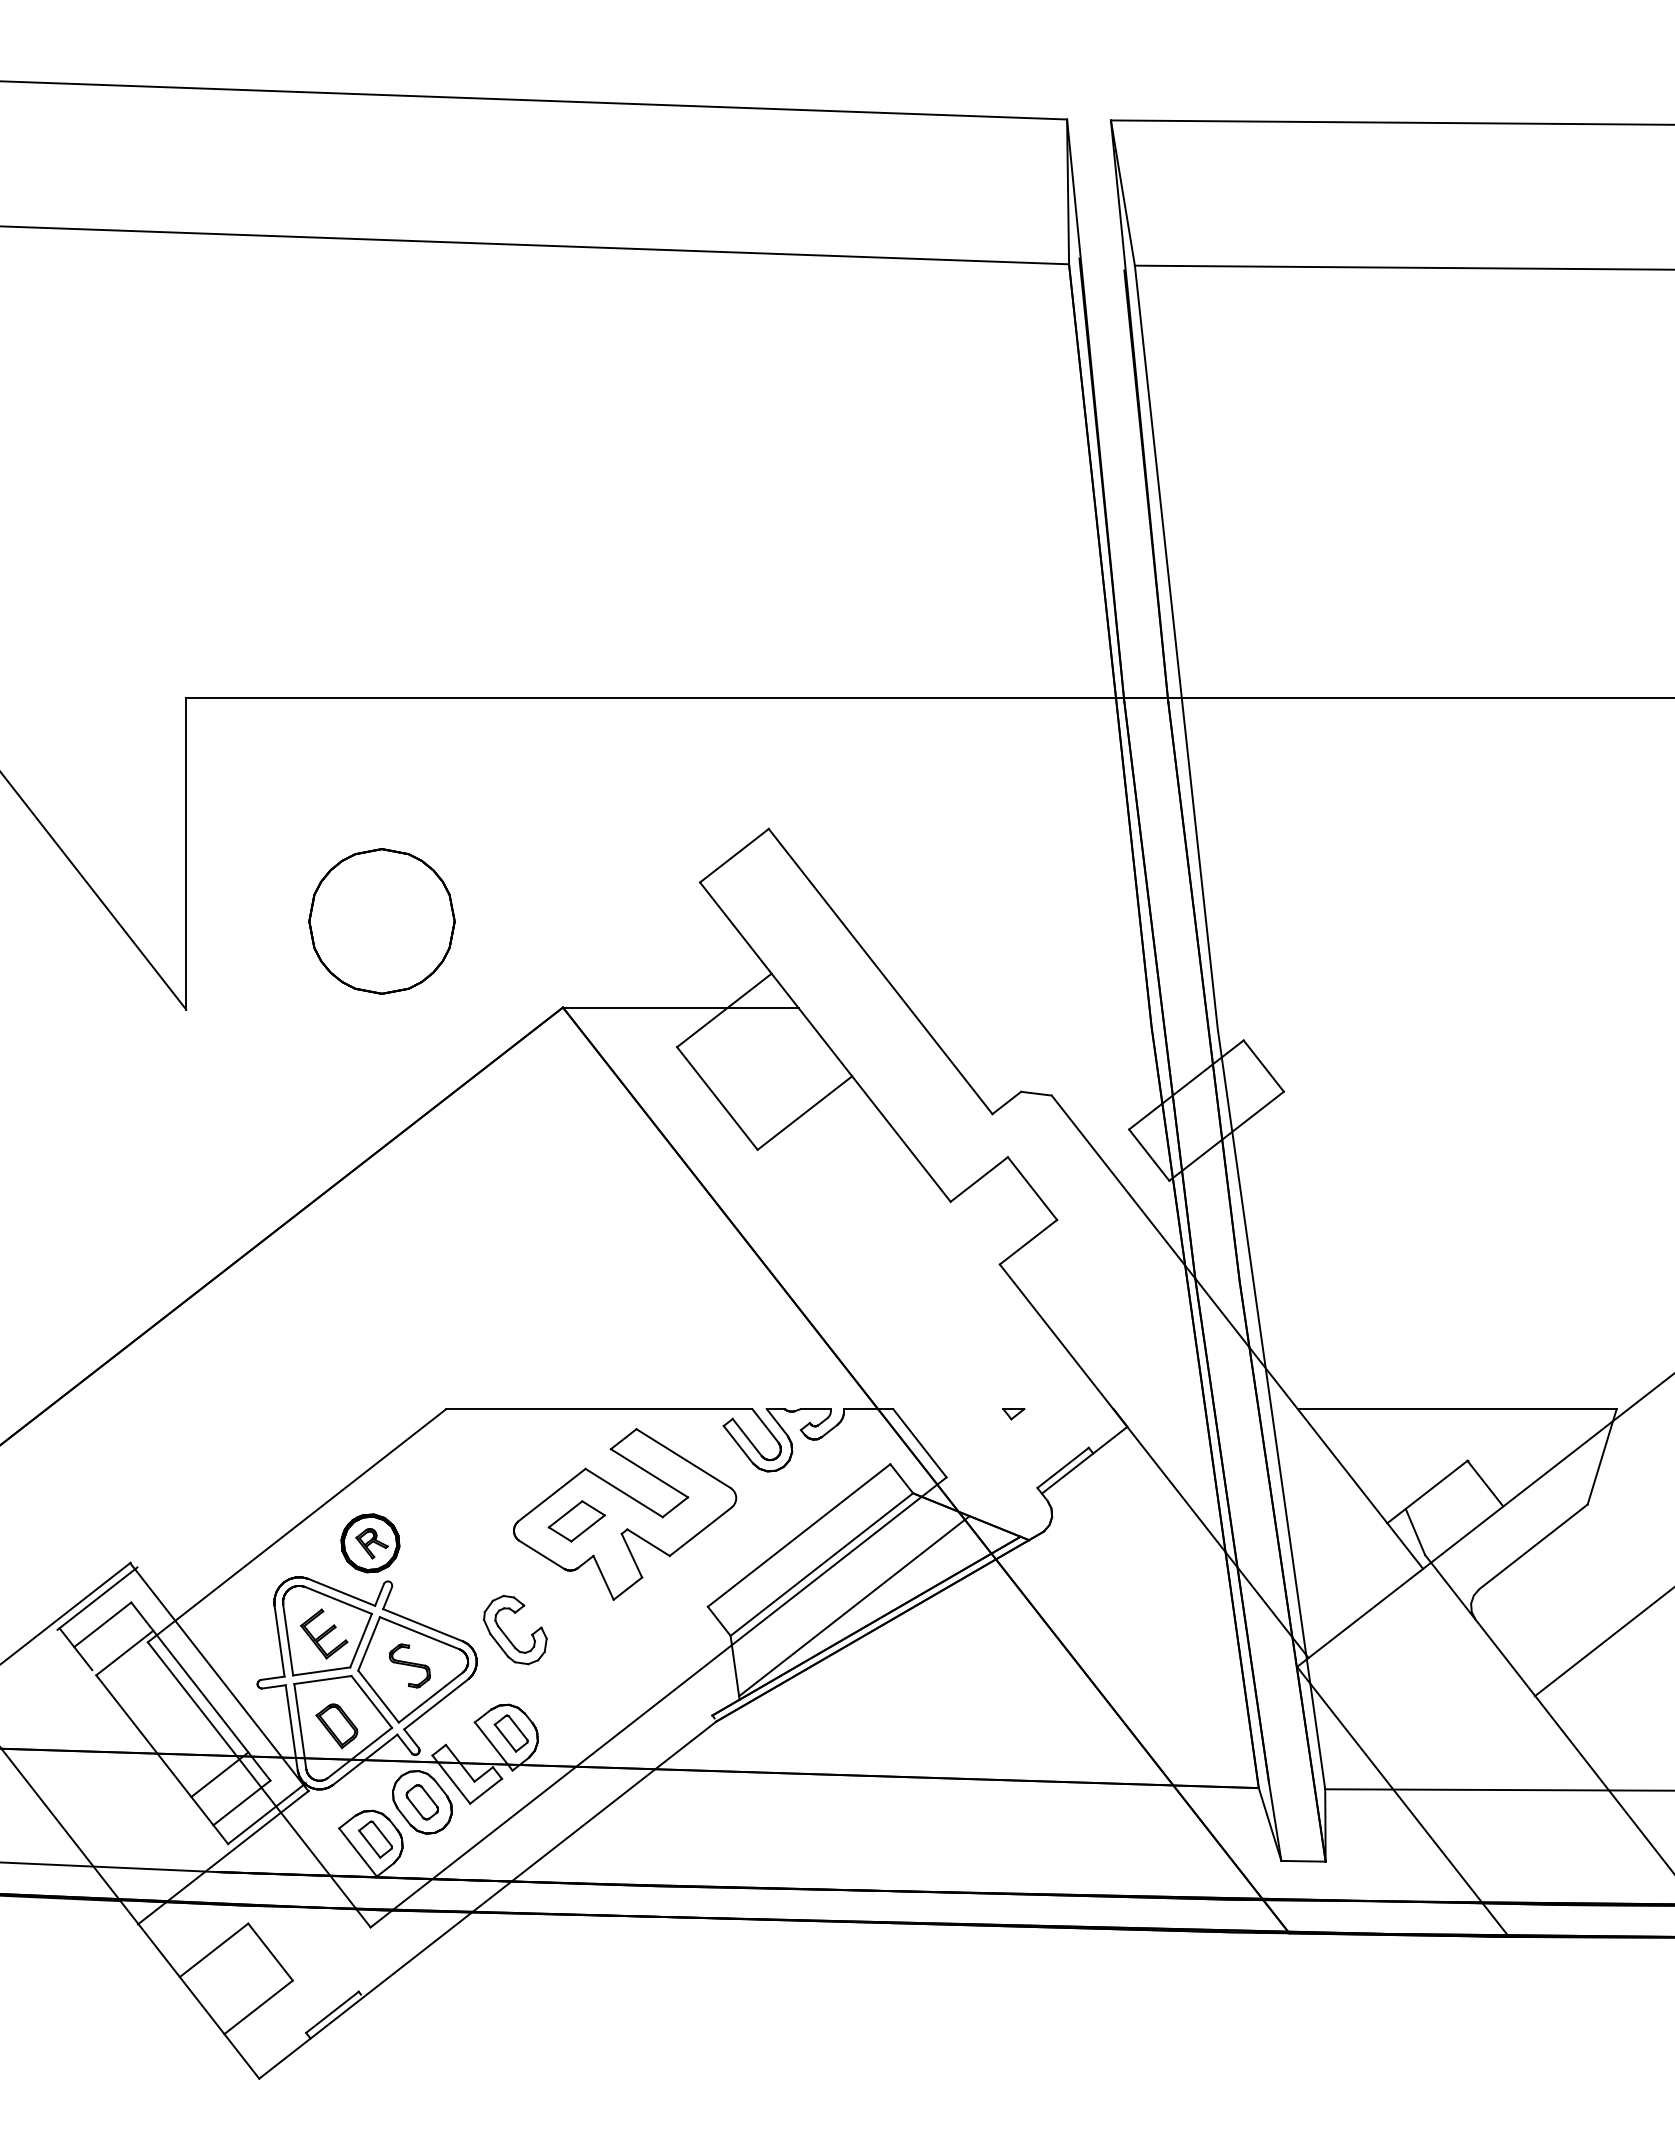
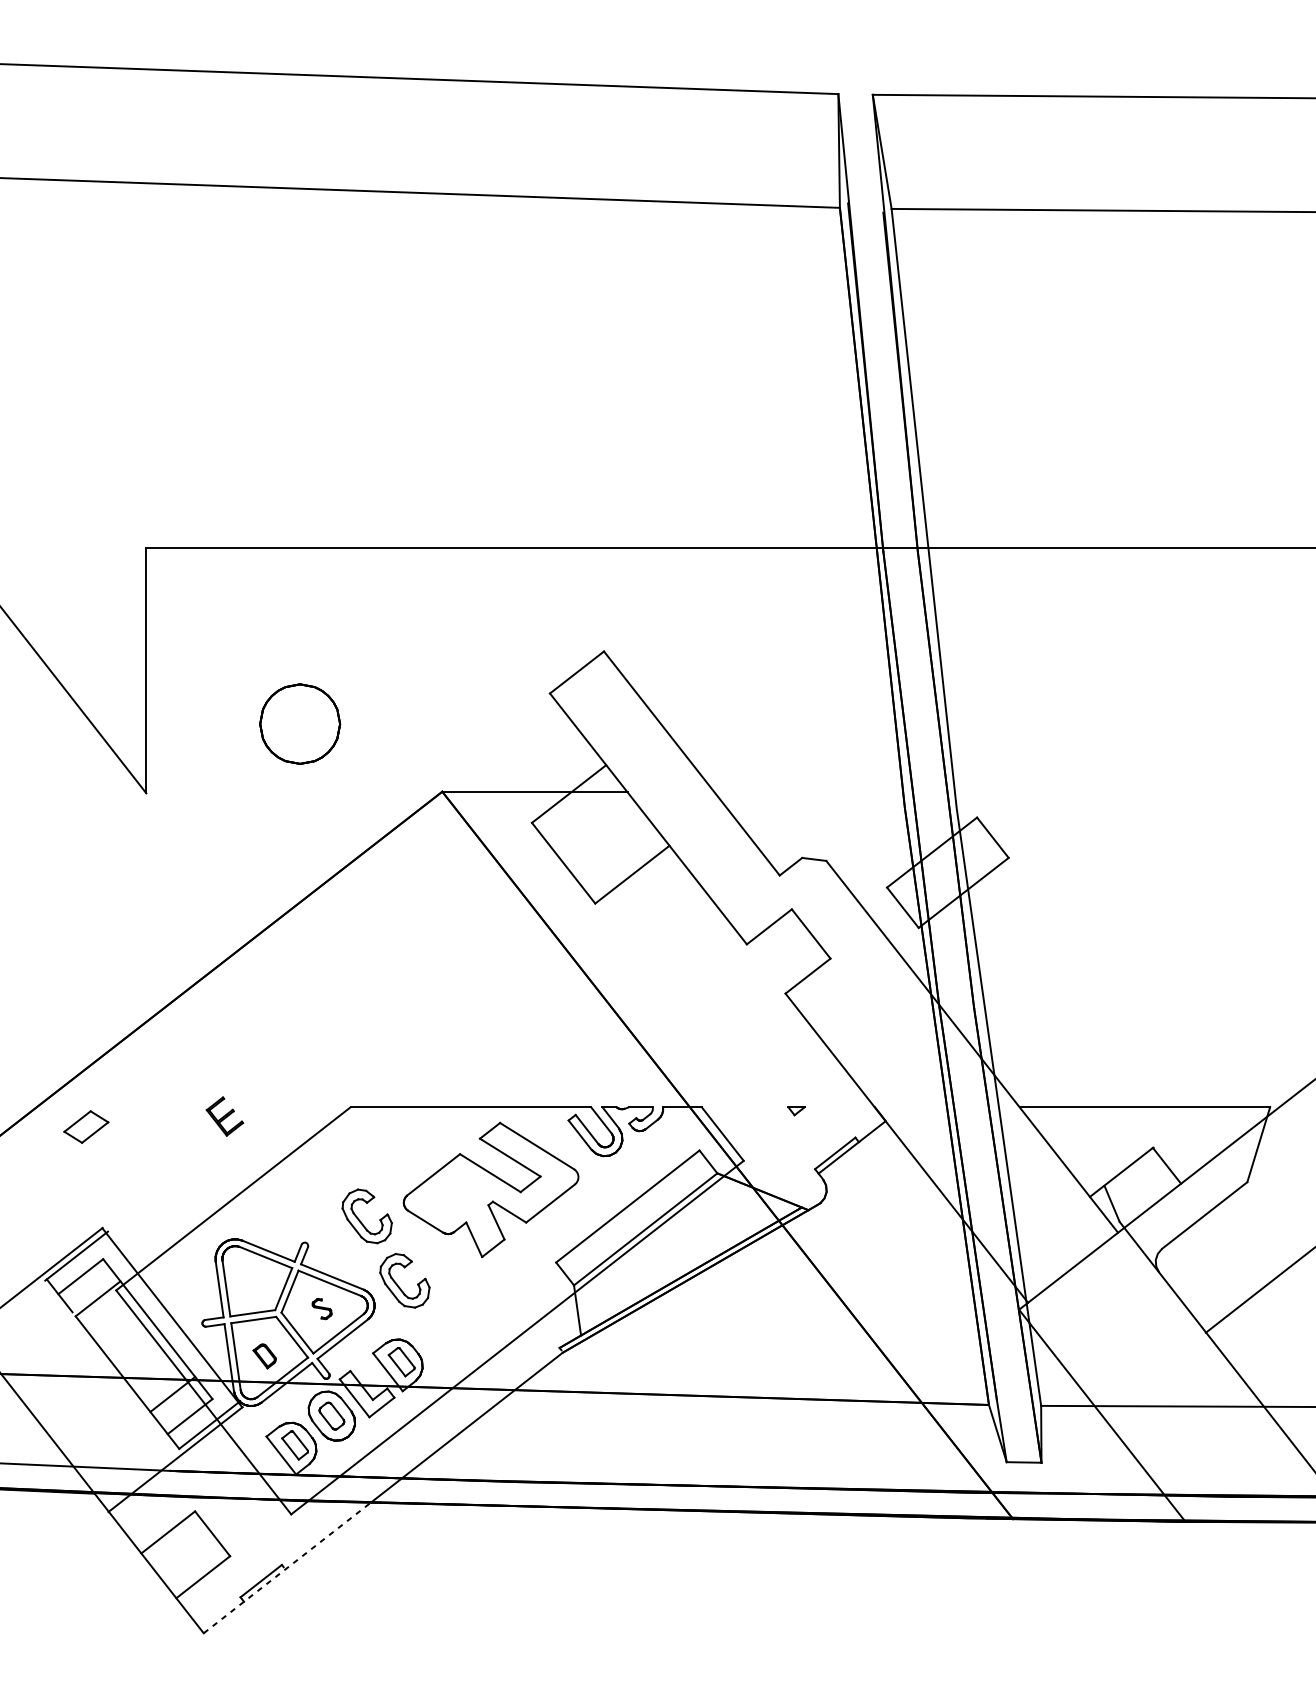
part: (381, 921) -> (299, 724), size x0.7
part: (576, 1521) -> (86, 1127), moved
part: (370, 1543) -> (291, 1212), removed
part: (460, 1555) -> (361, 1222), added
line: (854, 1606) -> (671, 1262), removed
part: (324, 1633) -> (225, 1116), moved
part: (409, 1665) -> (321, 1308), size x0.6
part: (336, 1726) -> (264, 1356), size x0.7
line: (366, 1995) -> (287, 1567), solid -> dashed

